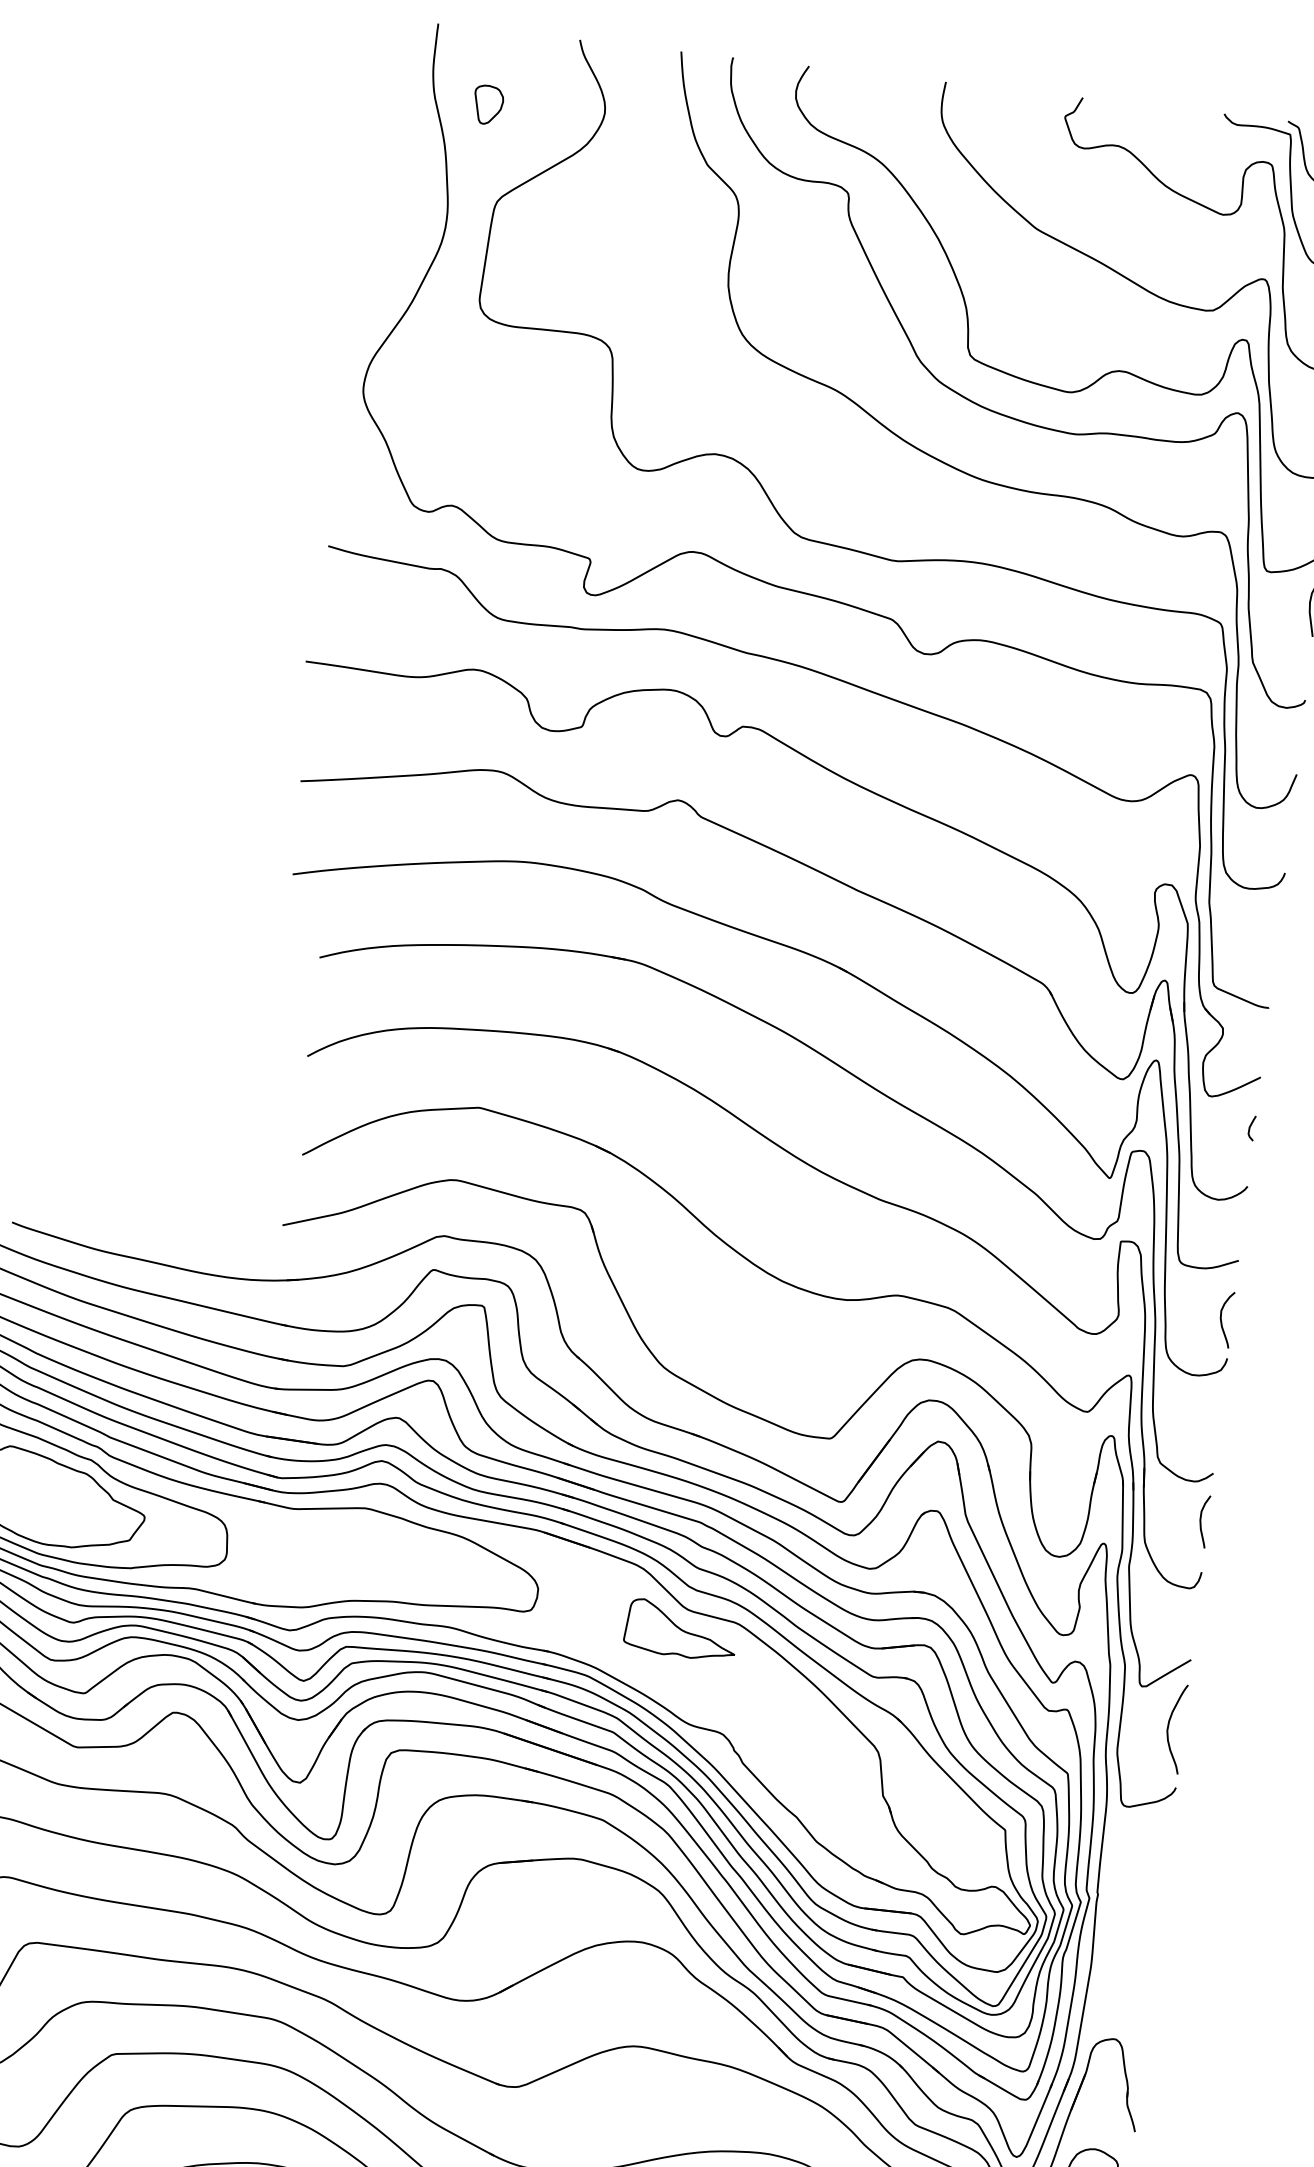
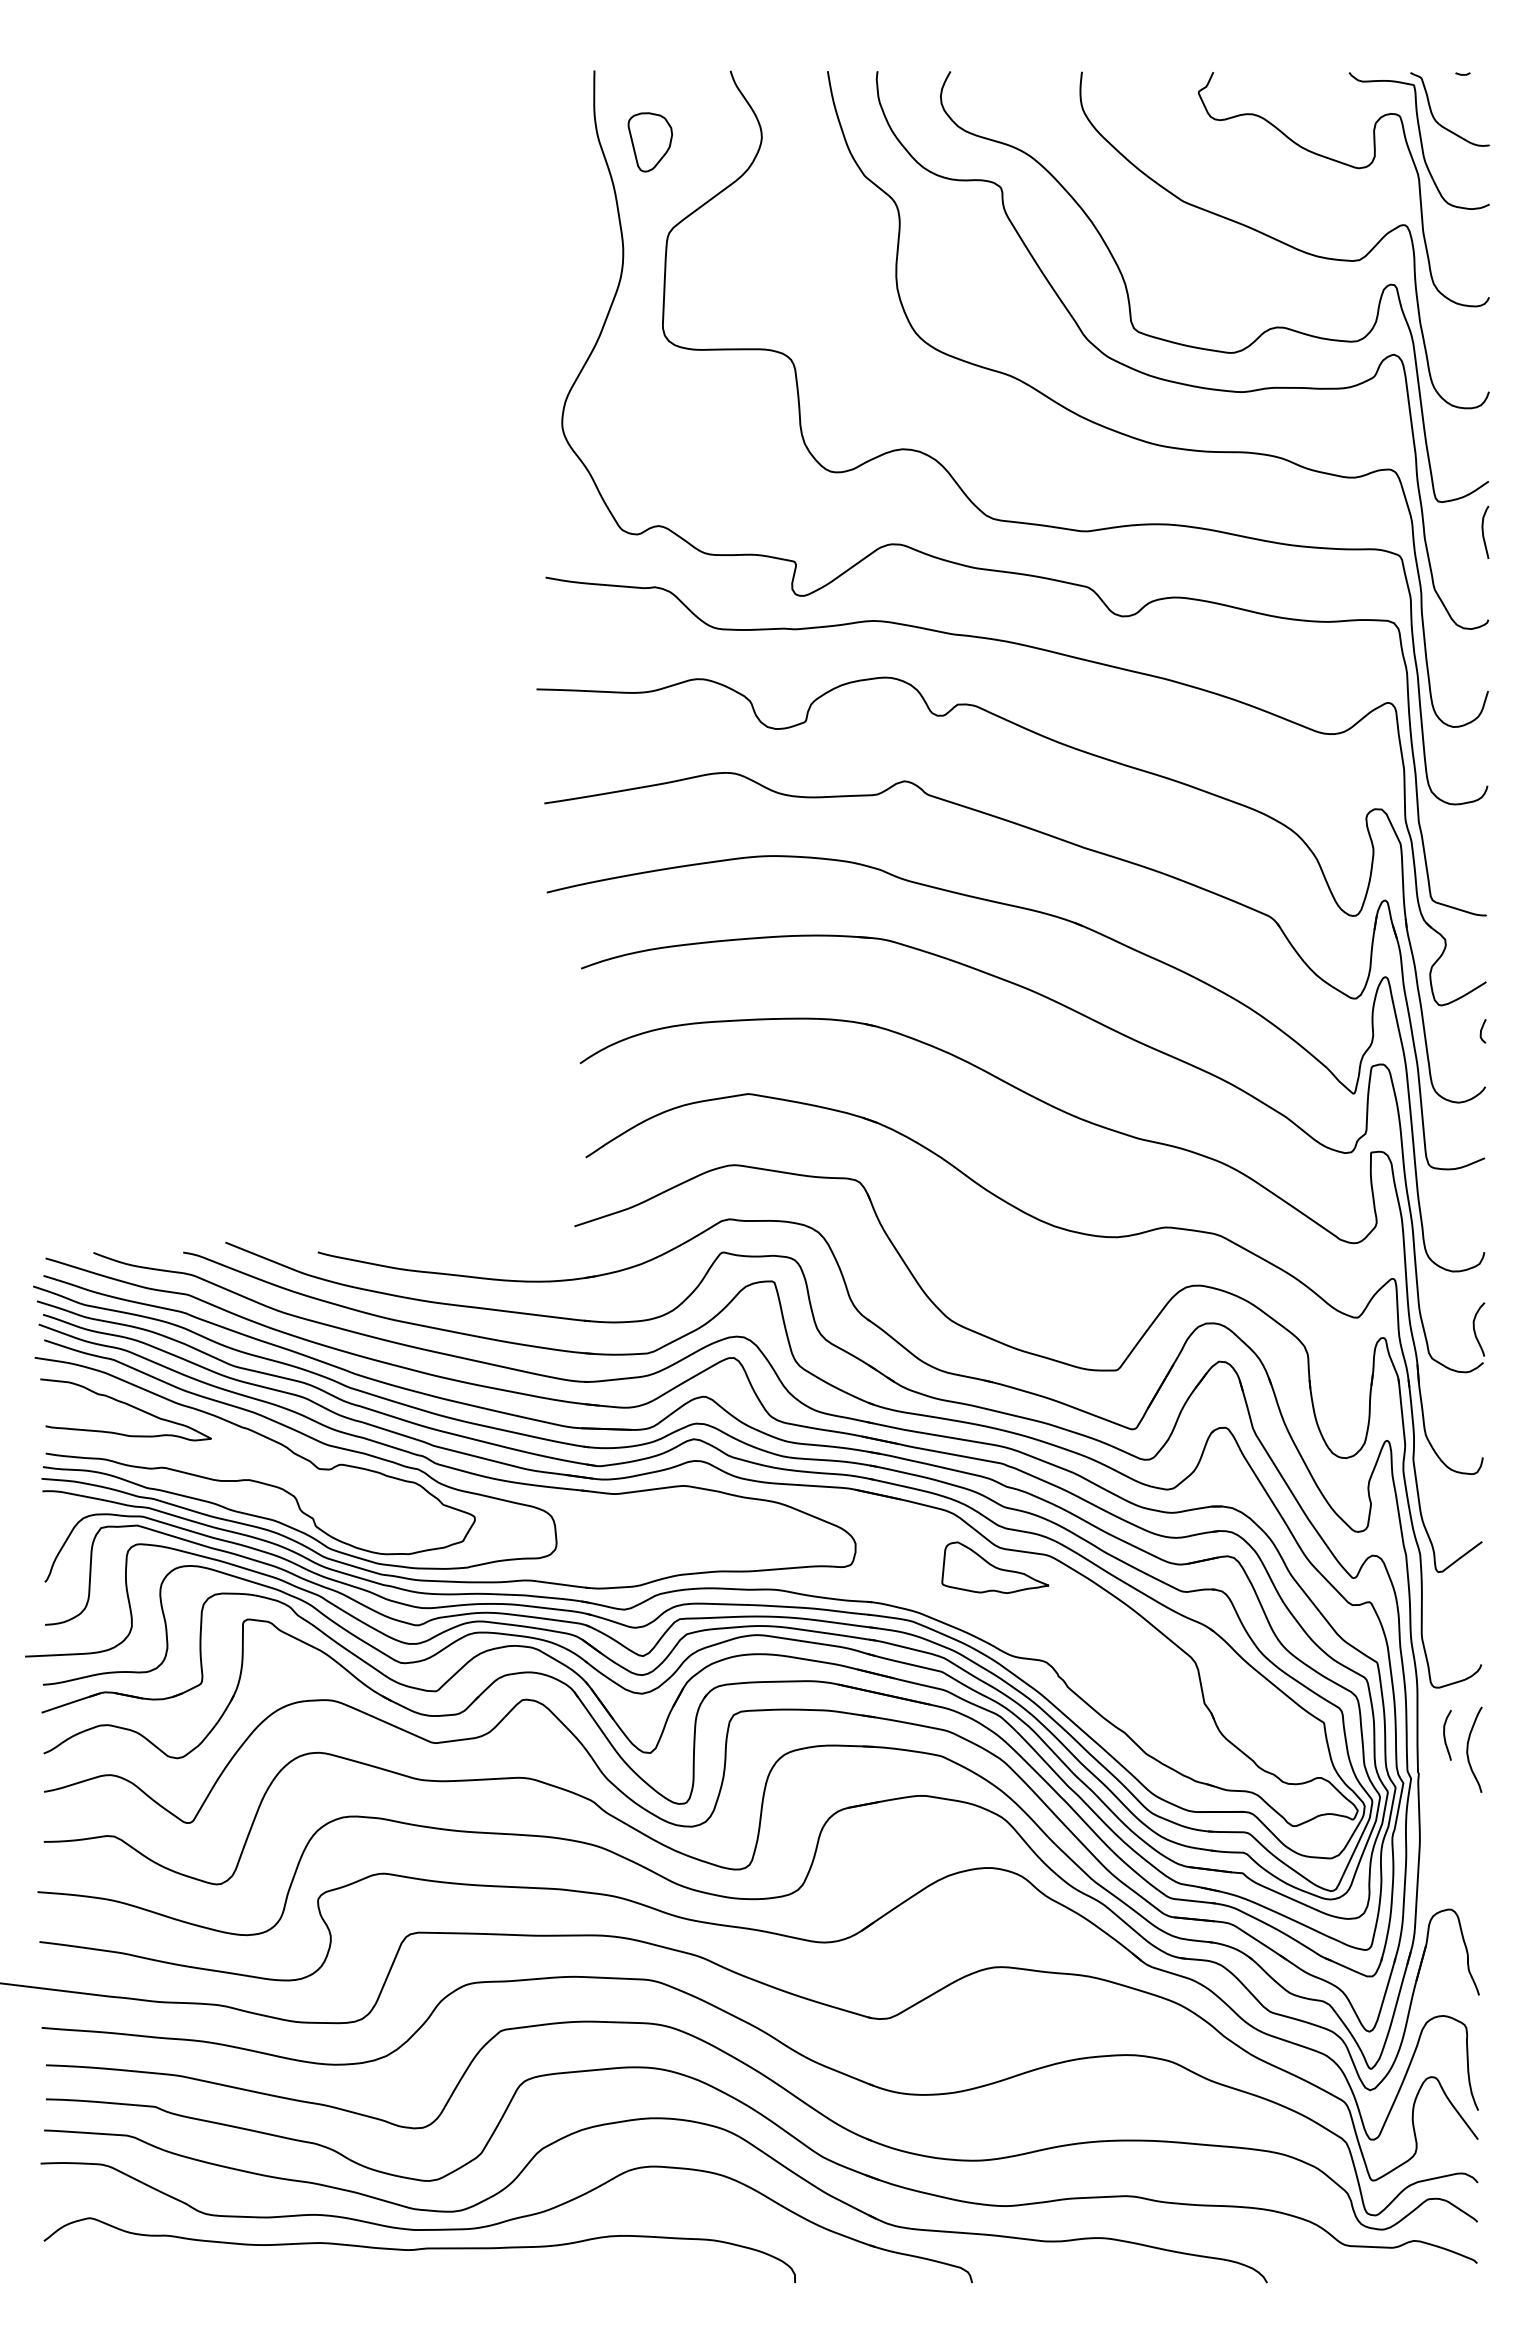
part: (488, 105) -> (650, 142), size x1.6
curve: (1222, 1320) -> (1475, 1330), moved
curve: (1201, 1521) -> (1445, 1735), moved
curve: (1169, 1727) -> (1468, 1749), moved

